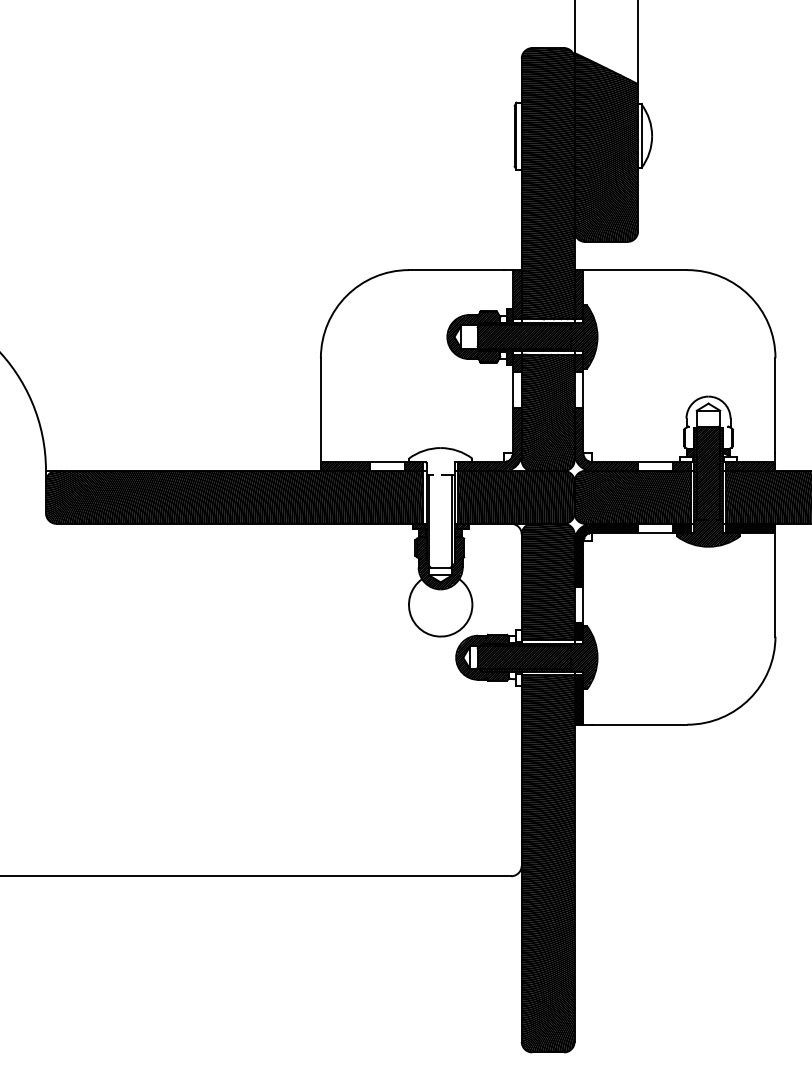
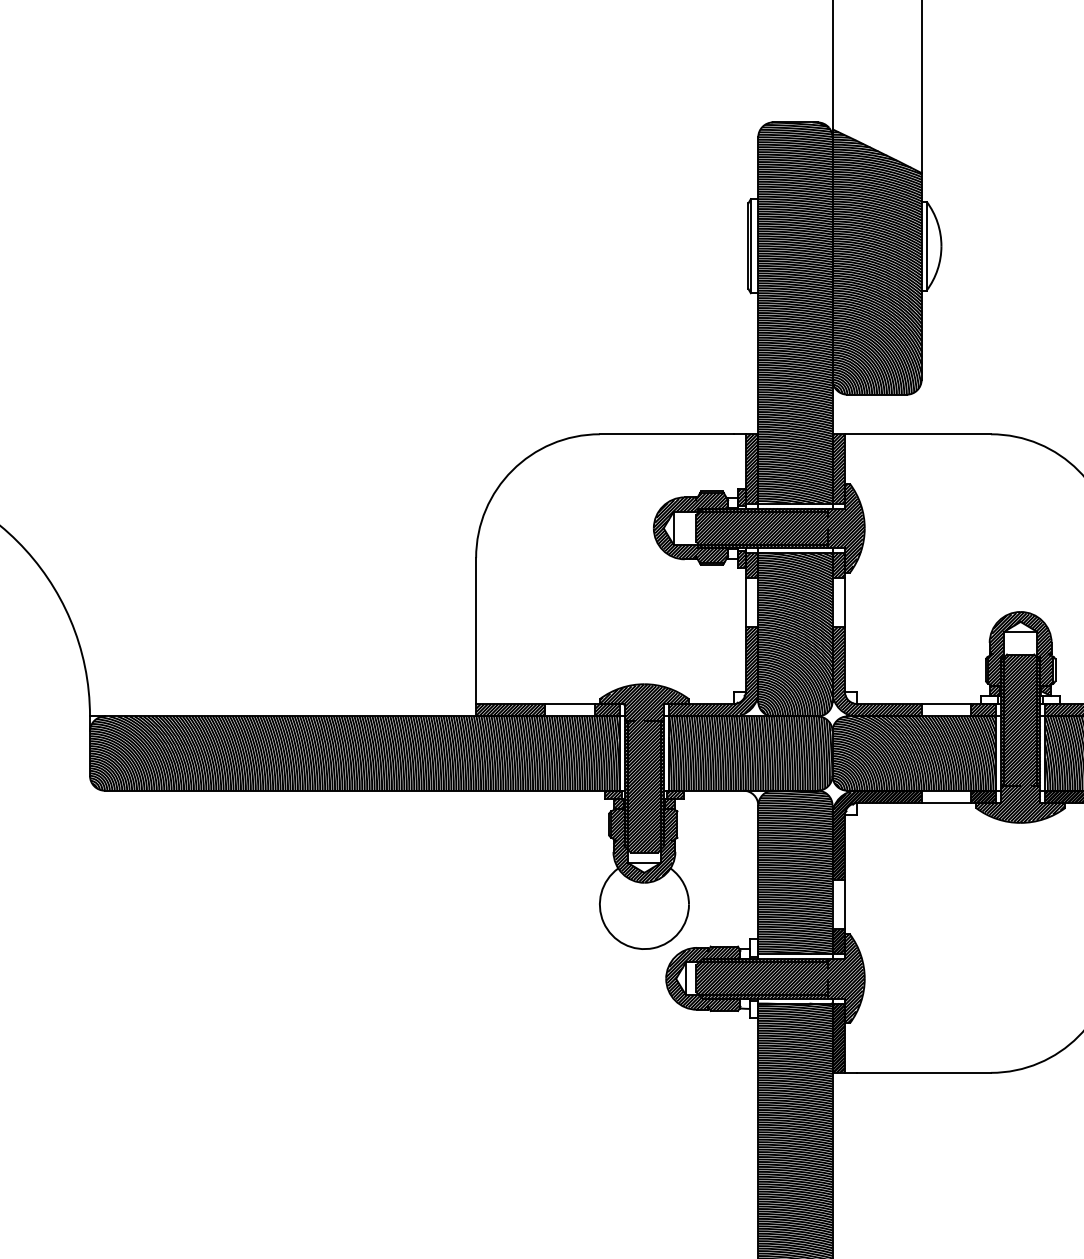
hatch: (708, 422) -> (1020, 648), added
hatch: (440, 507) -> (644, 767), added

